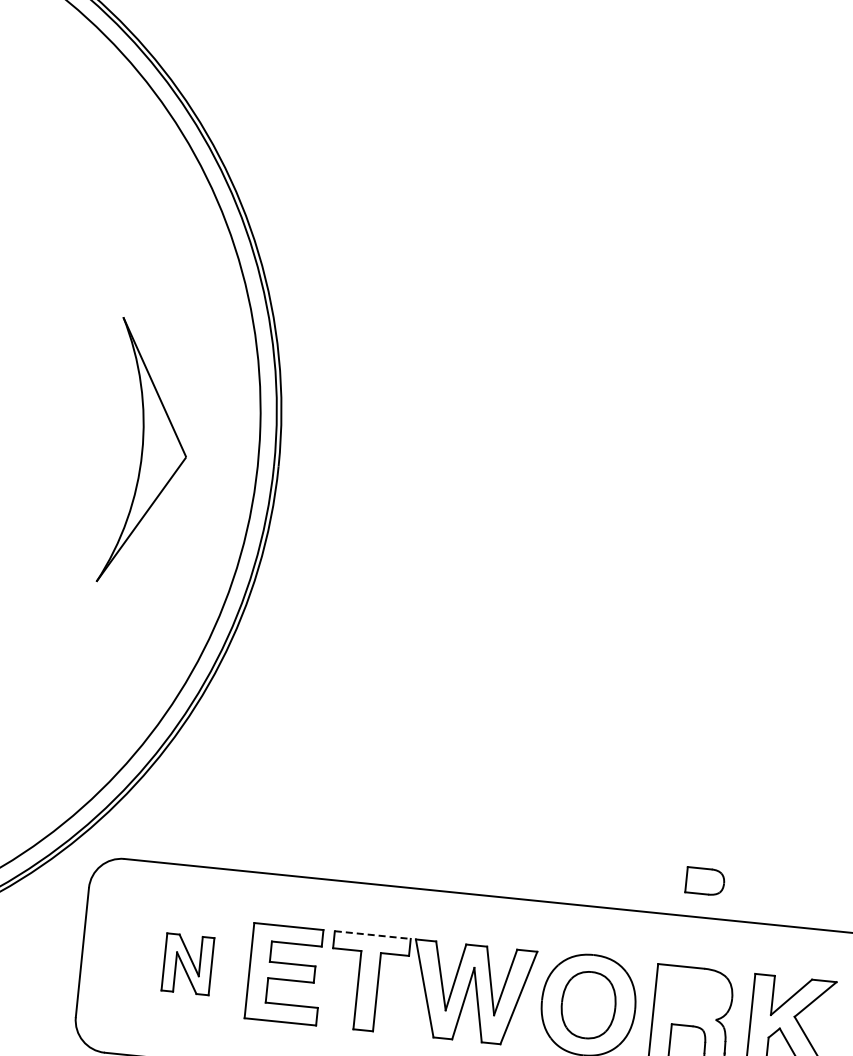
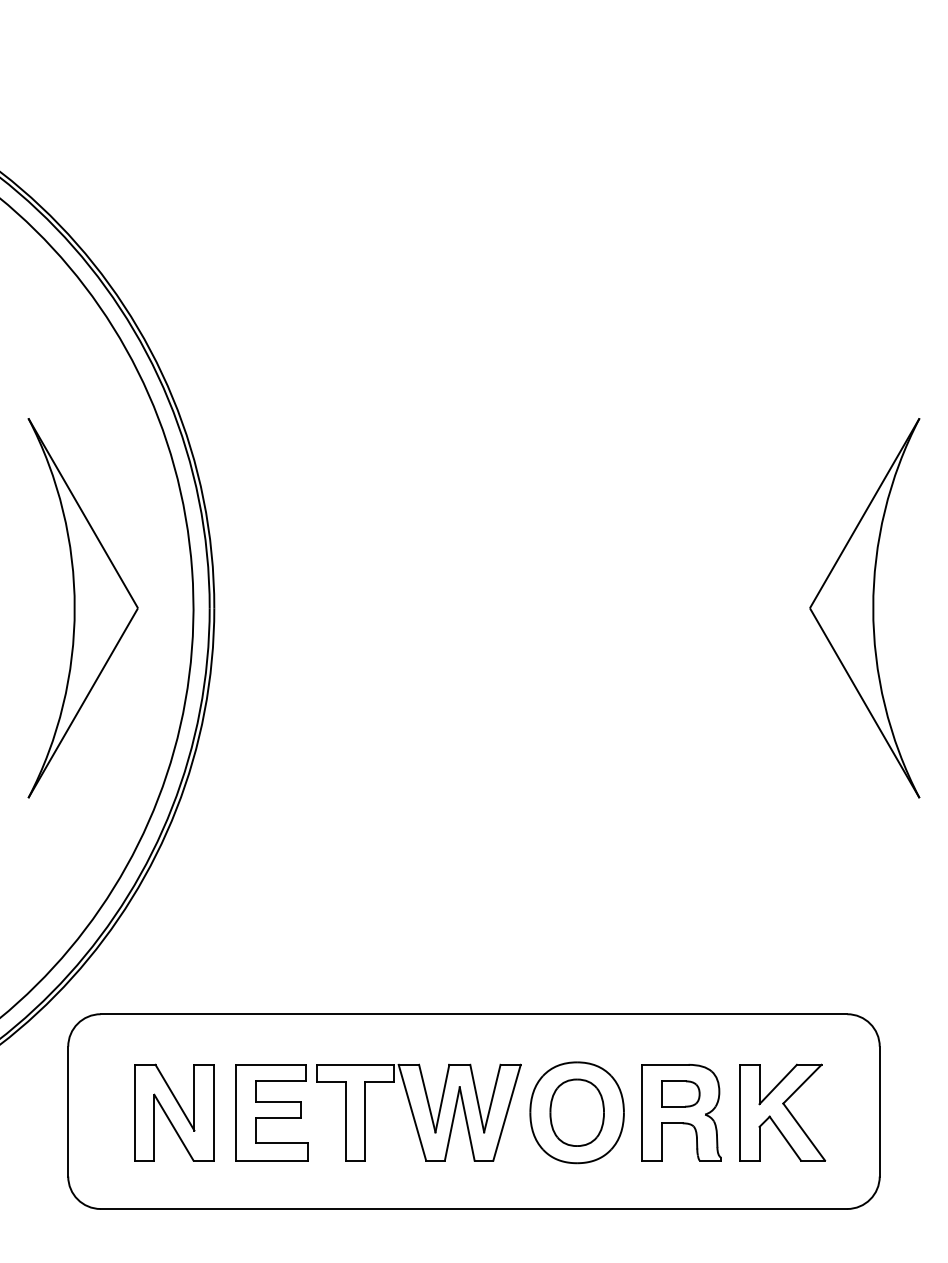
part: (147, 453) -> (82, 608), size x1.43
part: (705, 881) -> (680, 1093), moved
line: (372, 934) -> (355, 1064), dashed -> solid
part: (188, 964) -> (174, 1112), size x1.67

